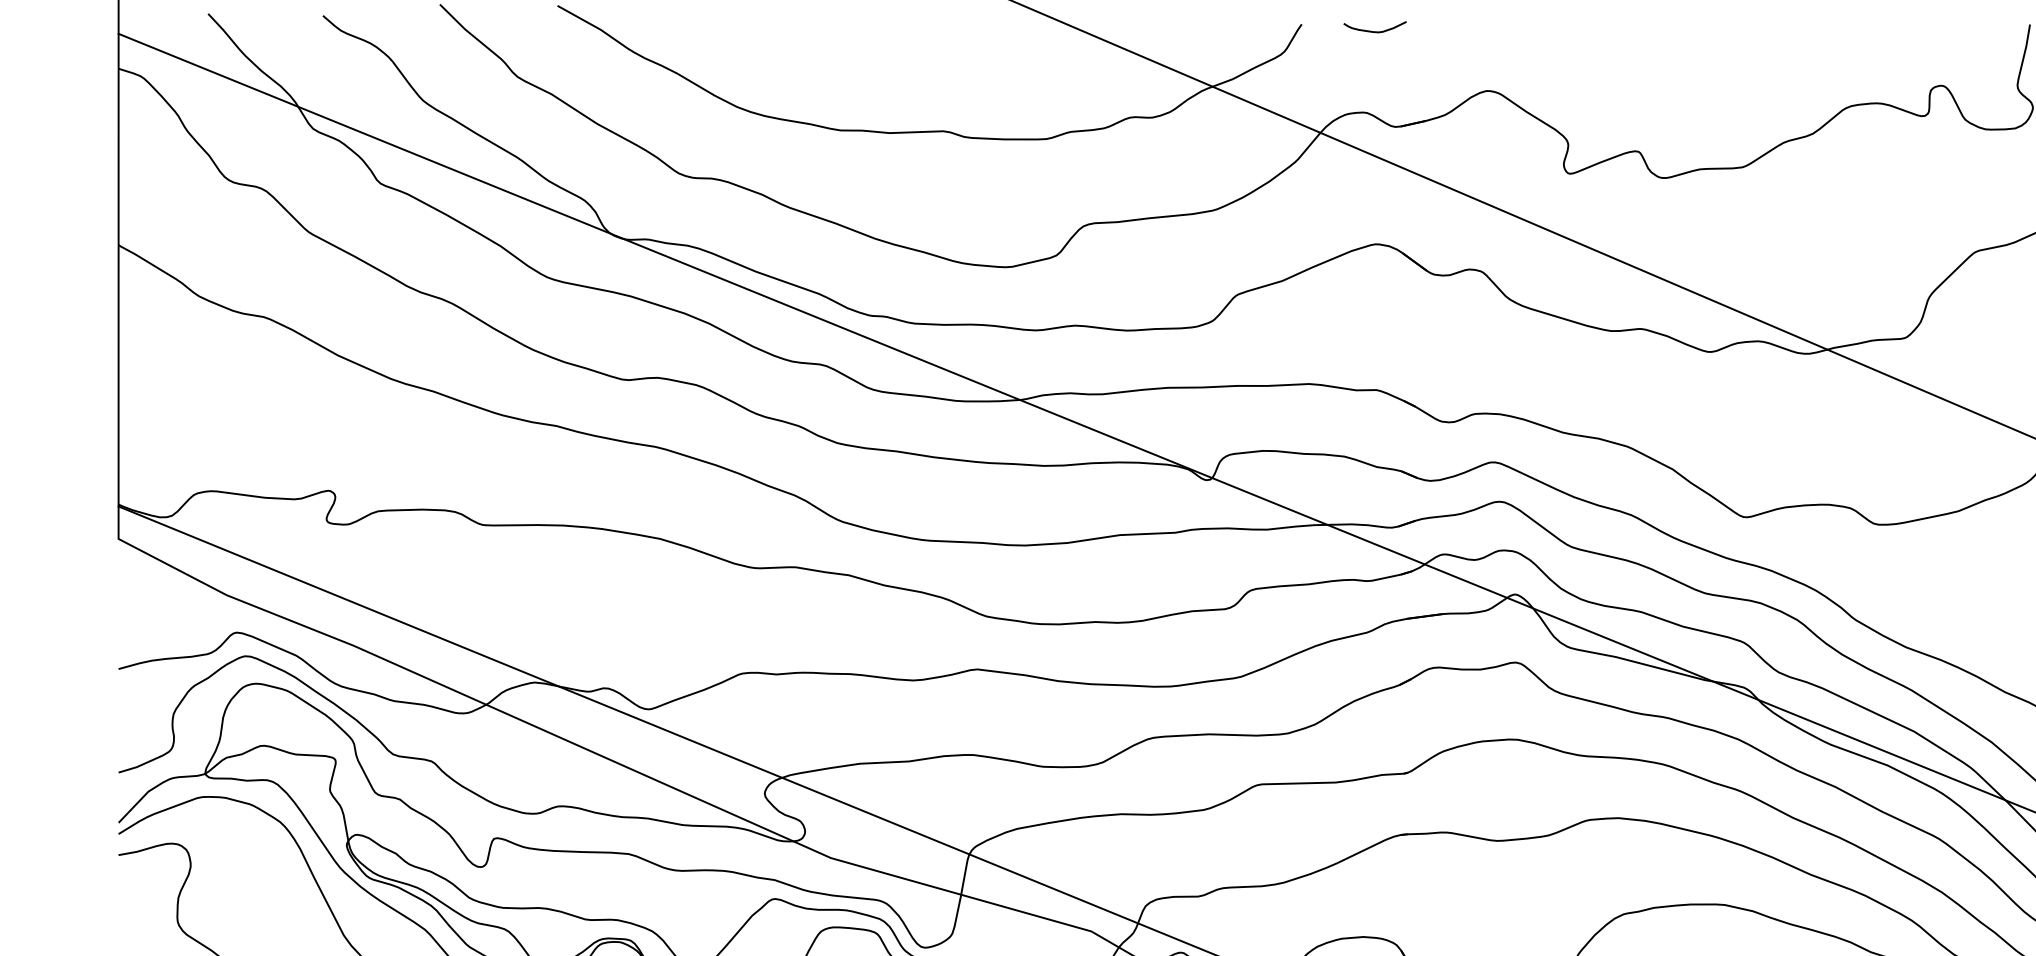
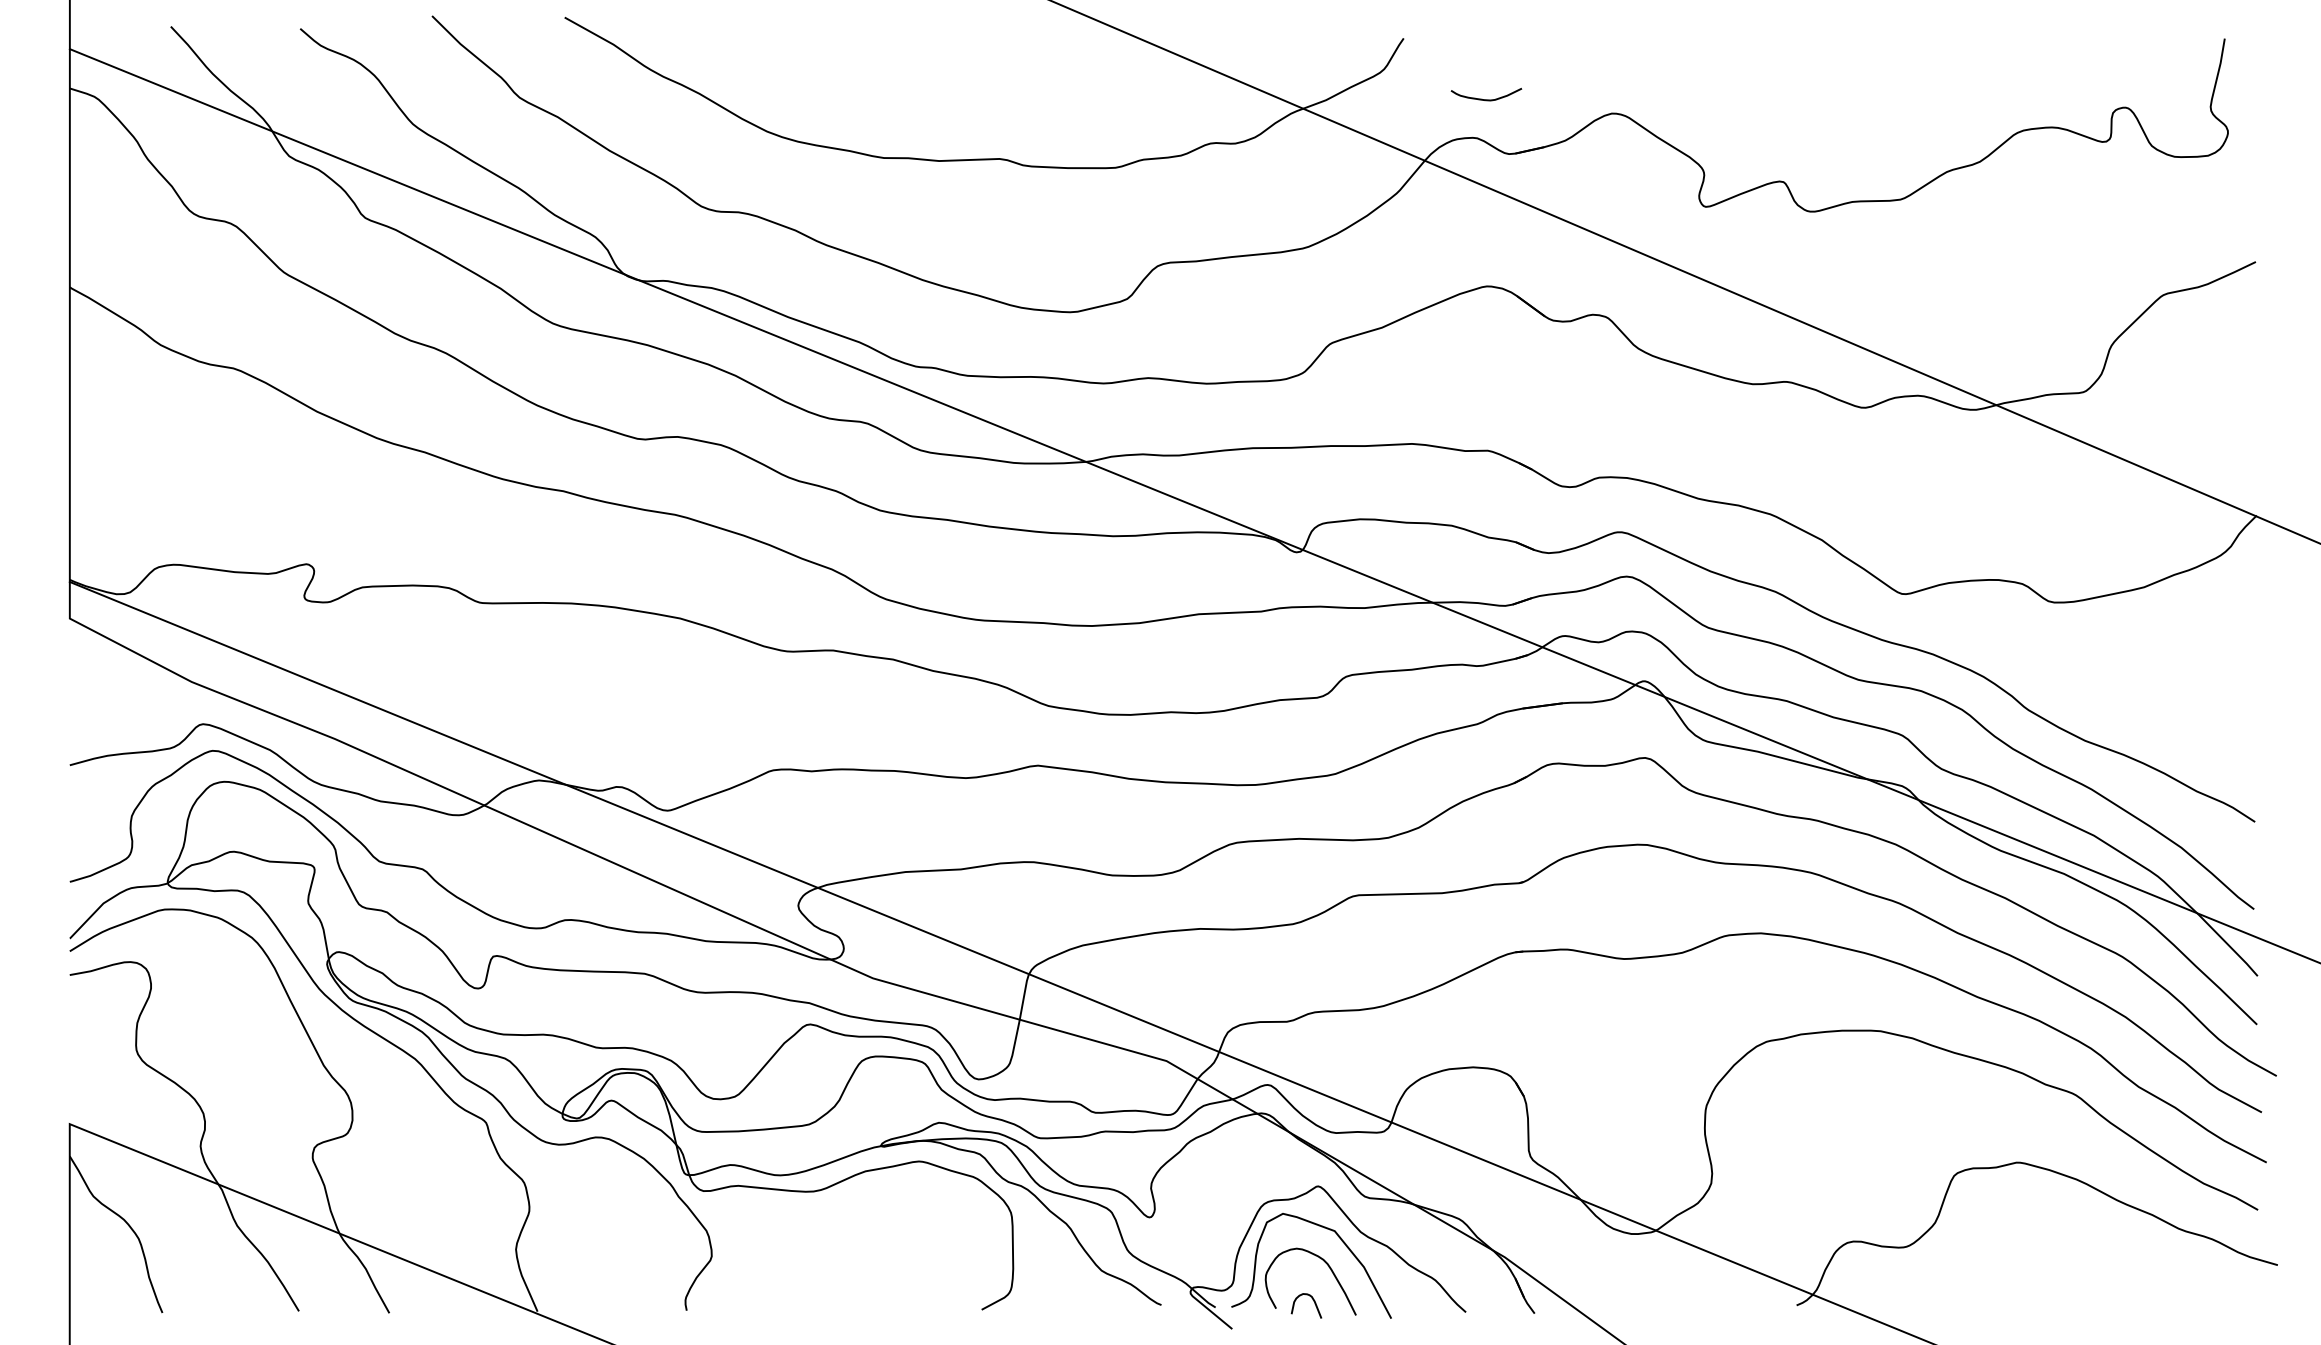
curve: (1375, 31) -> (1486, 99), moved

